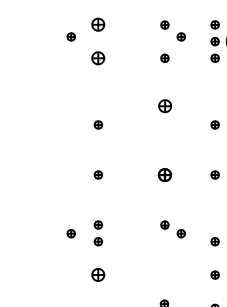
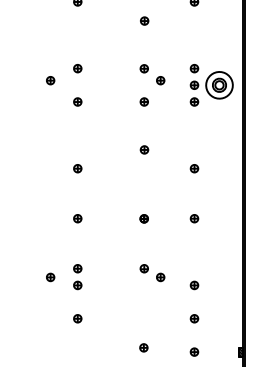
part: (98, 24) -> (77, 68), size x0.62
part: (98, 57) -> (77, 101), size x0.62
part: (165, 105) -> (144, 149), size x0.62
part: (164, 174) -> (143, 218), size x0.62
part: (98, 274) -> (77, 318), size x0.62

